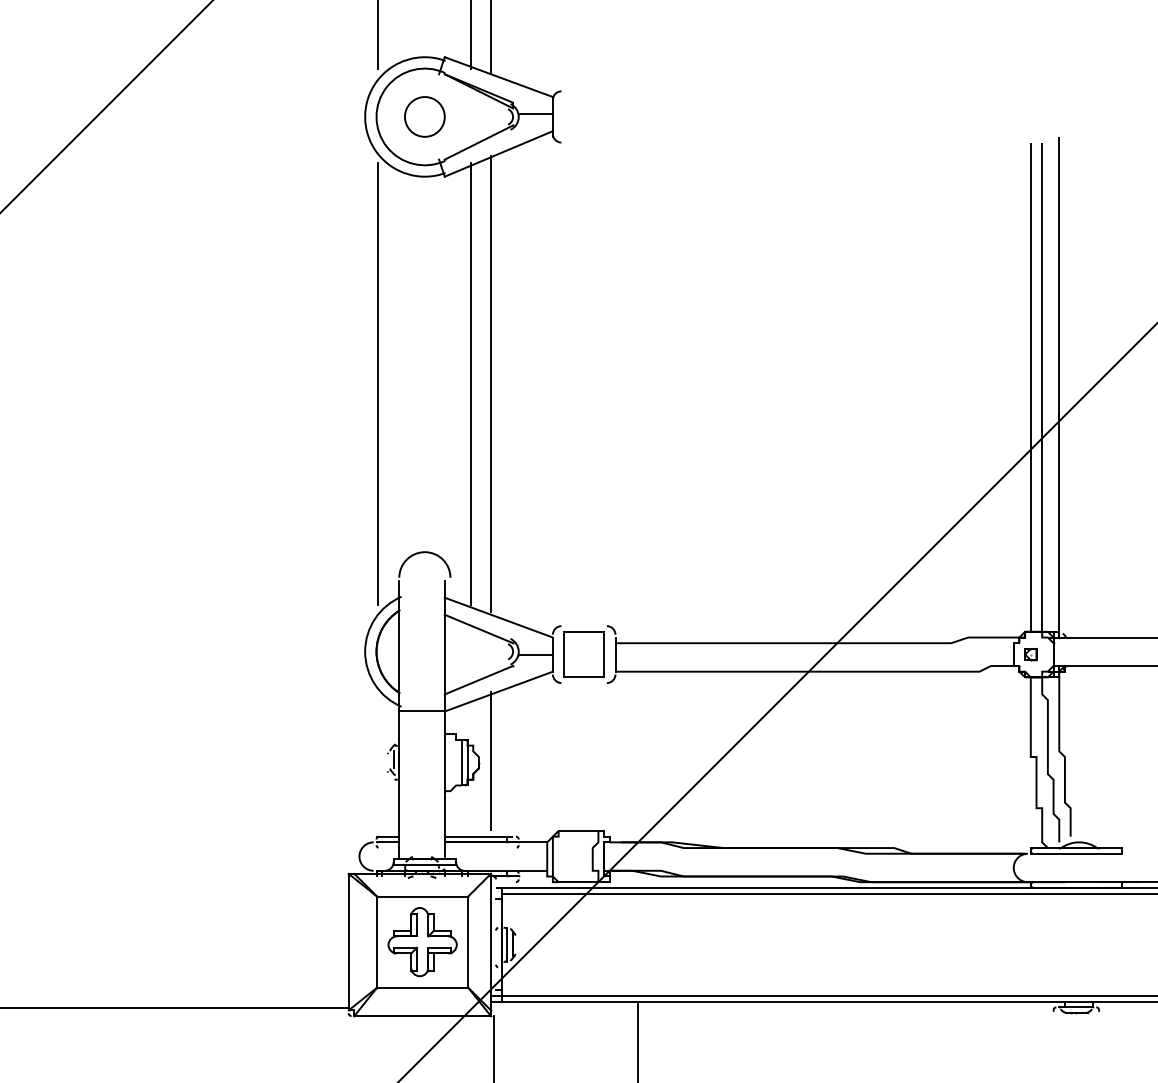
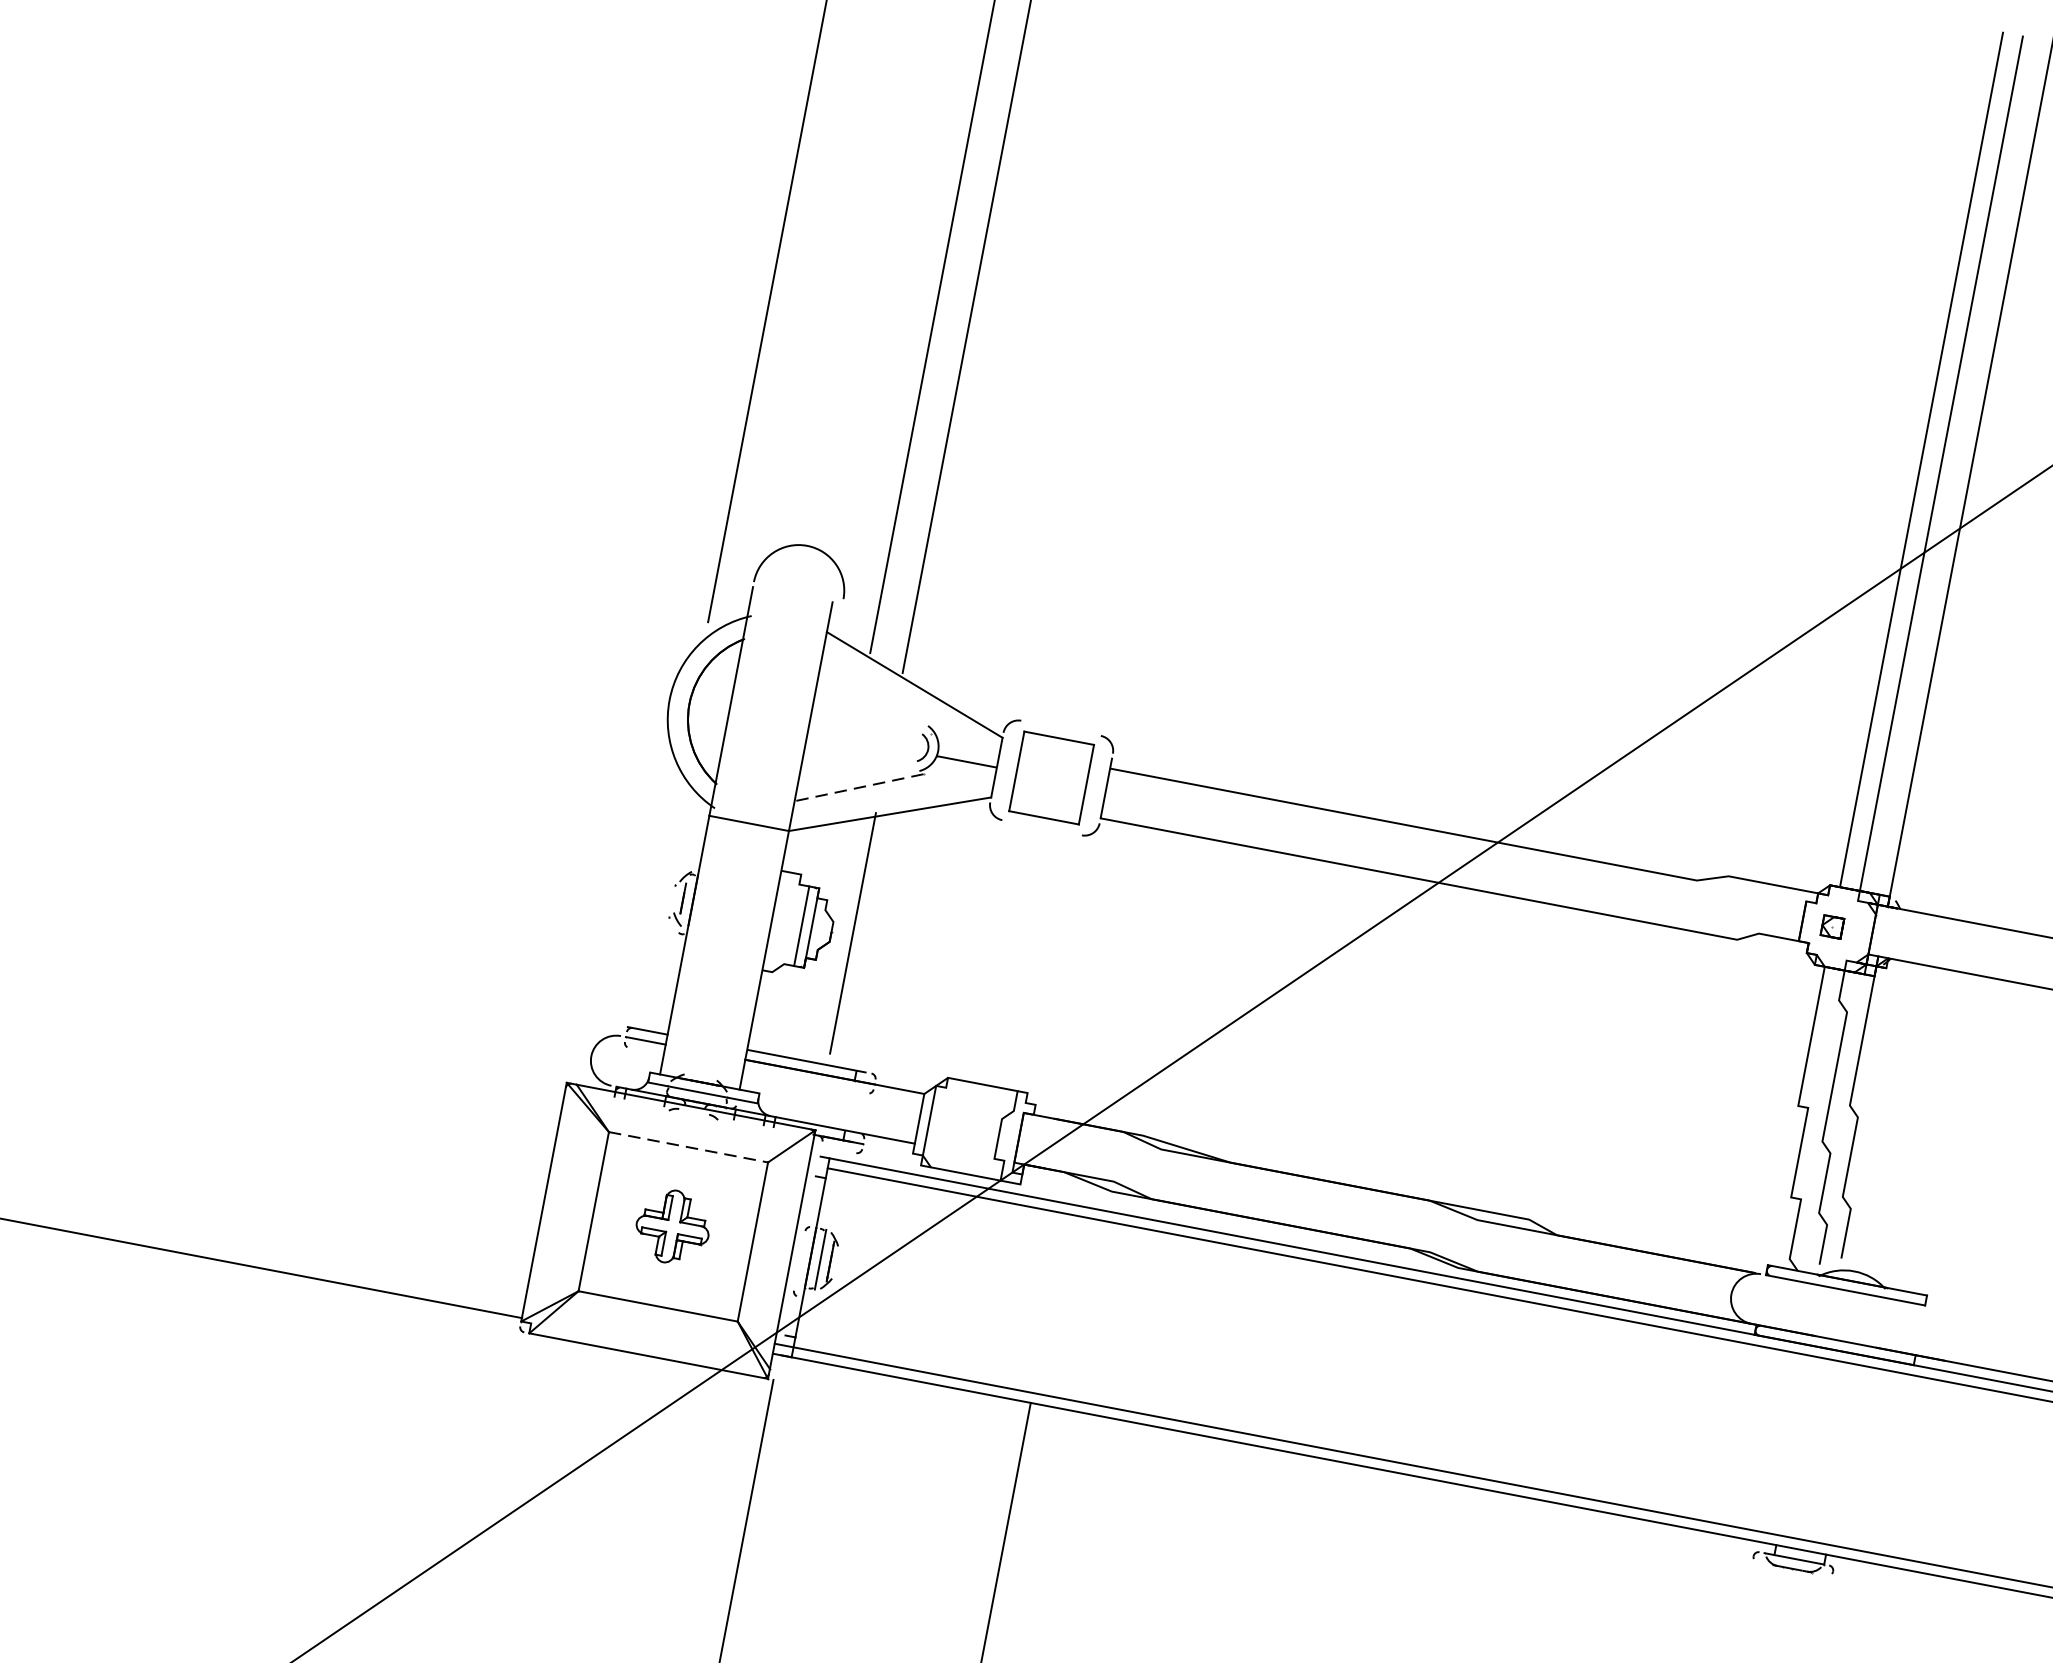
line: (478, 628) -> (875, 697), removed
line: (478, 680) -> (858, 788), solid -> dashed
line: (422, 896) -> (688, 1147), solid -> dashed
part: (422, 942) -> (672, 1227), size x0.6

